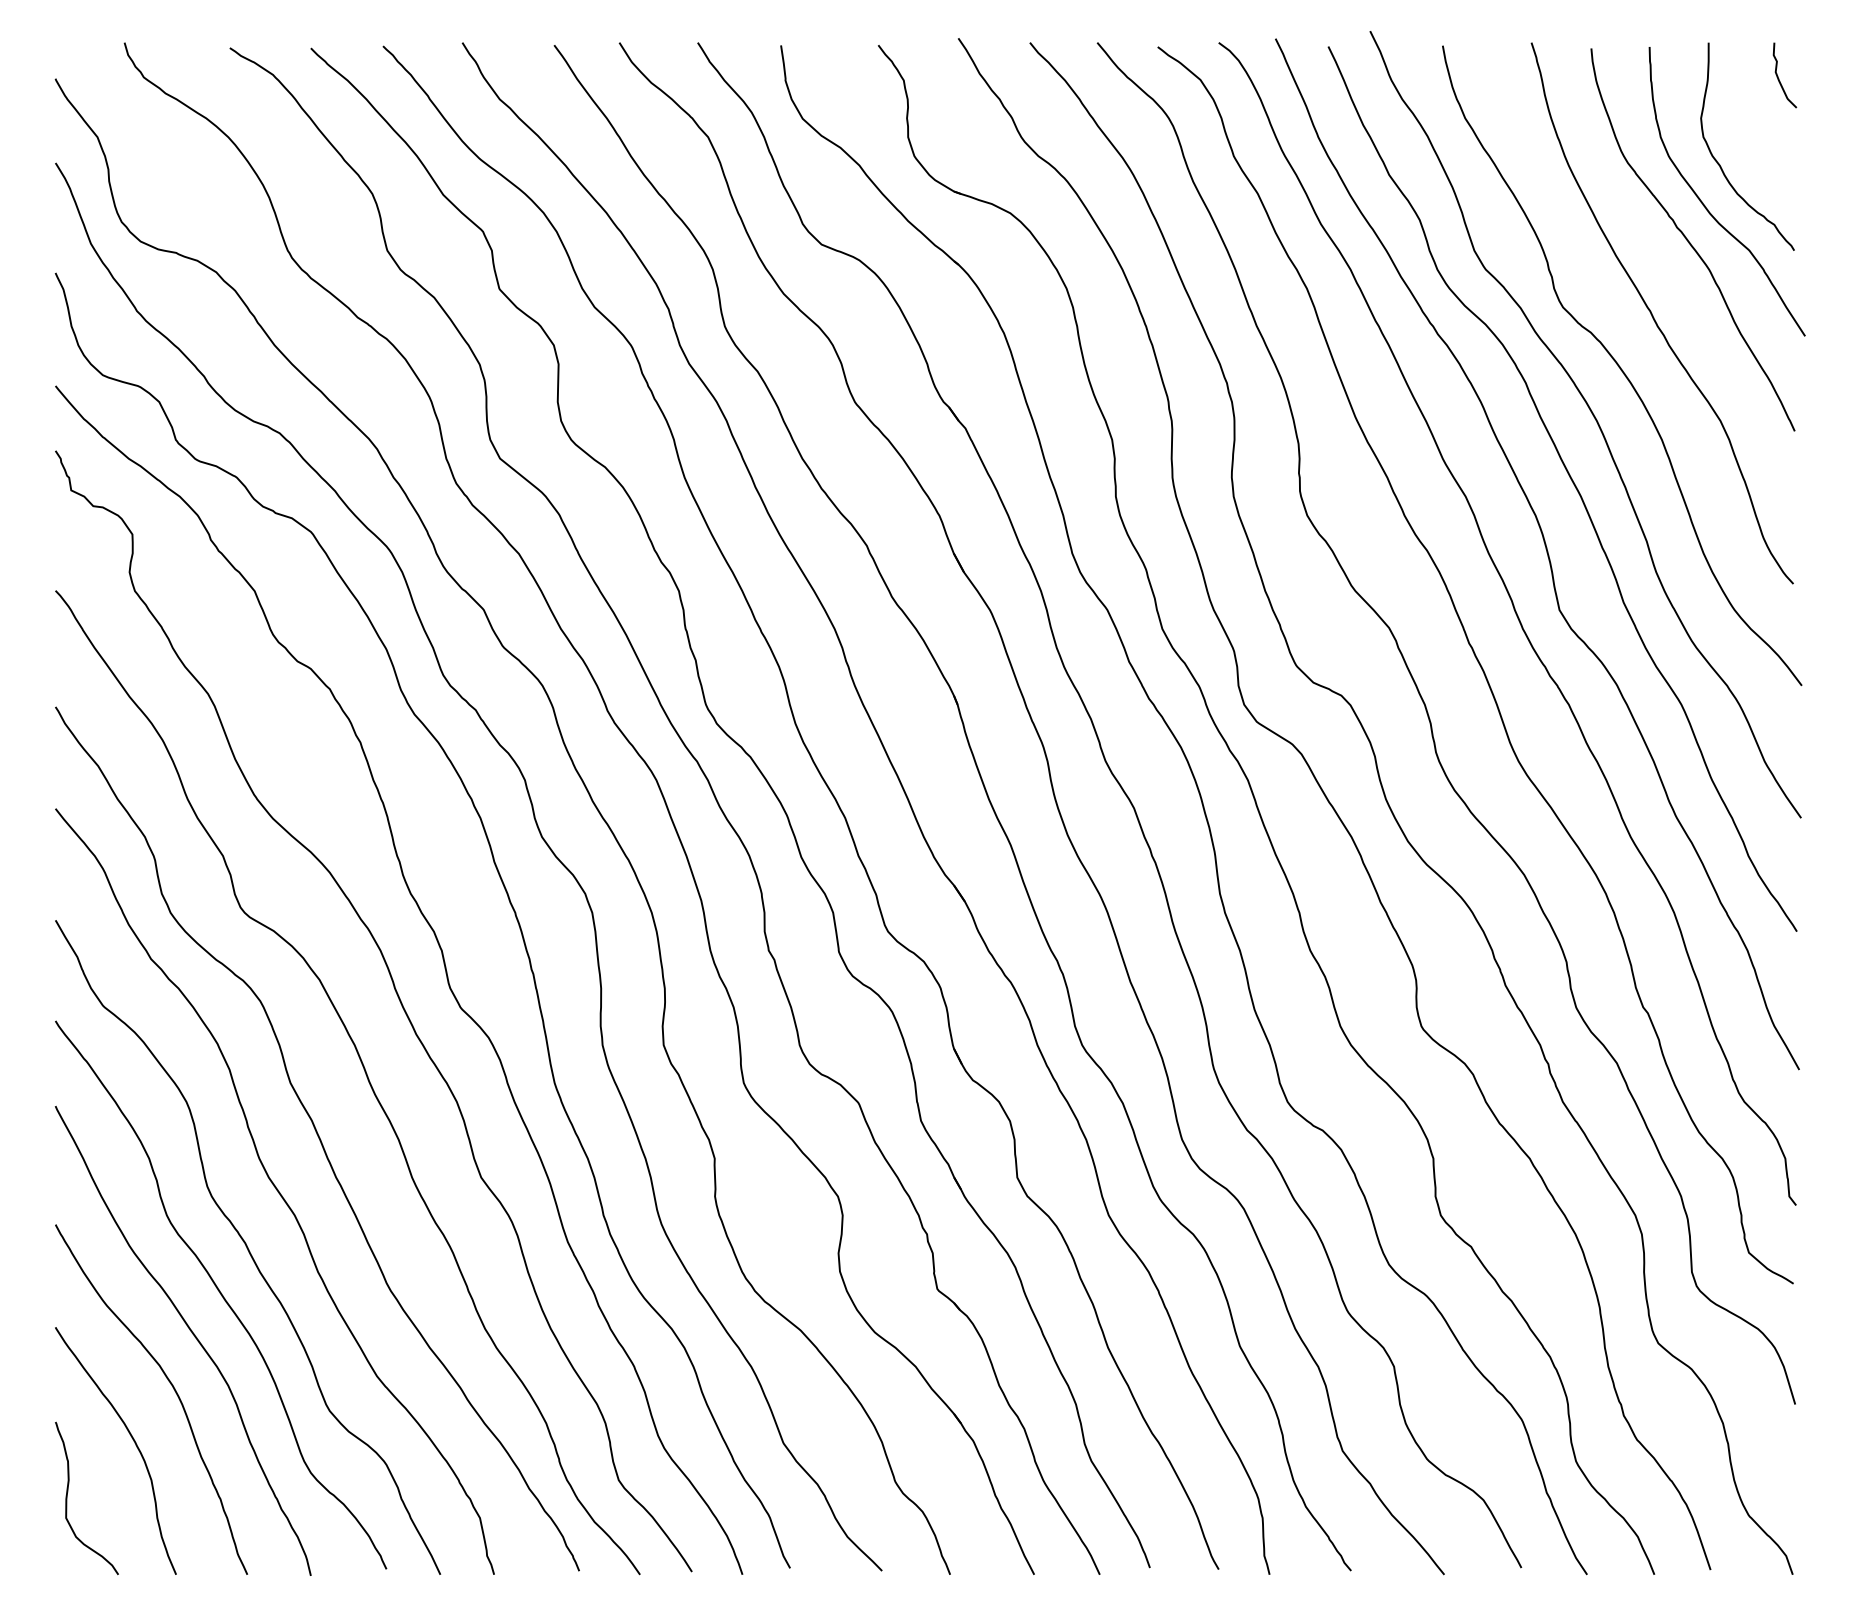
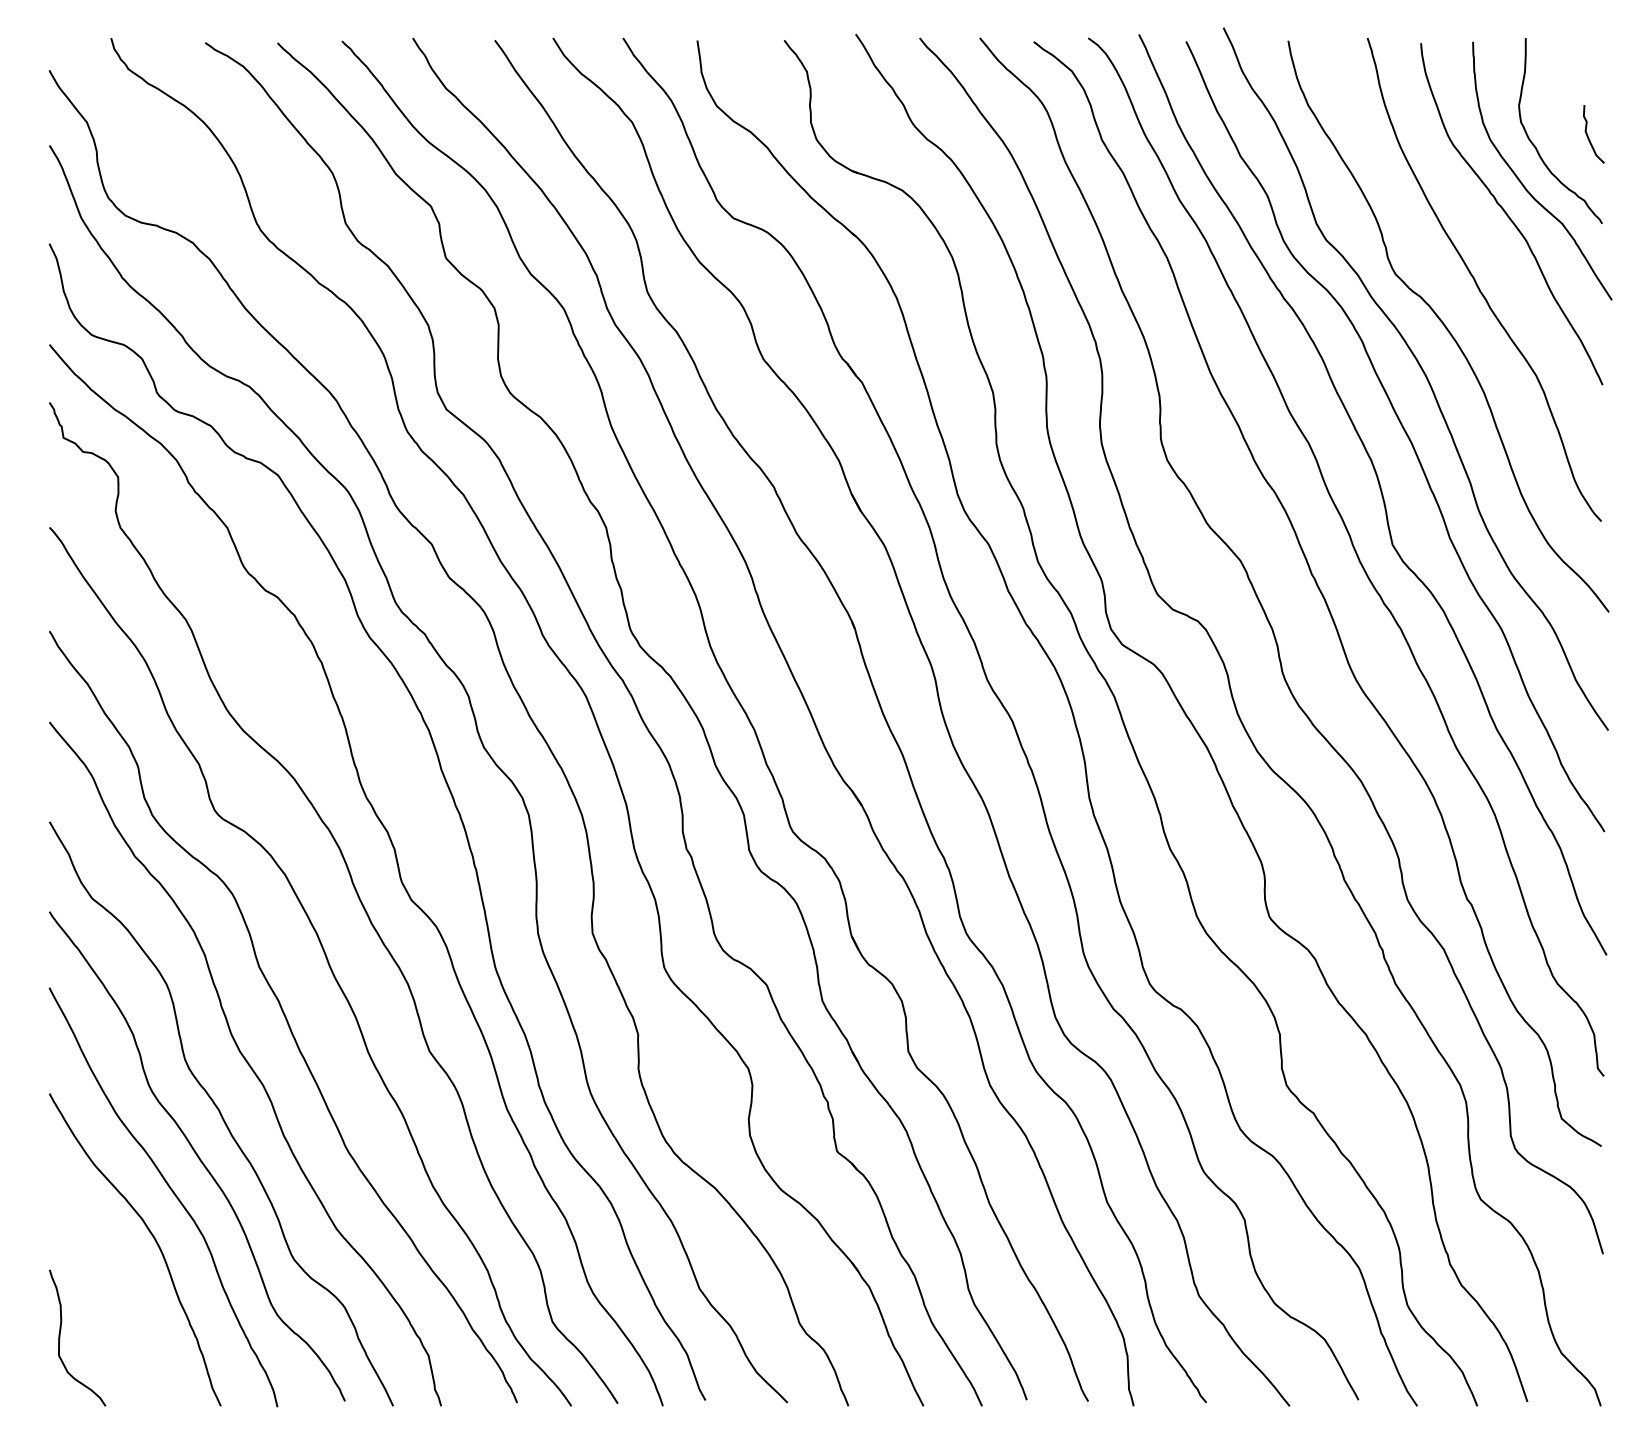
curve: (1778, 76) -> (1588, 135), moved
curve: (133, 1442) -> (119, 1288), removed

